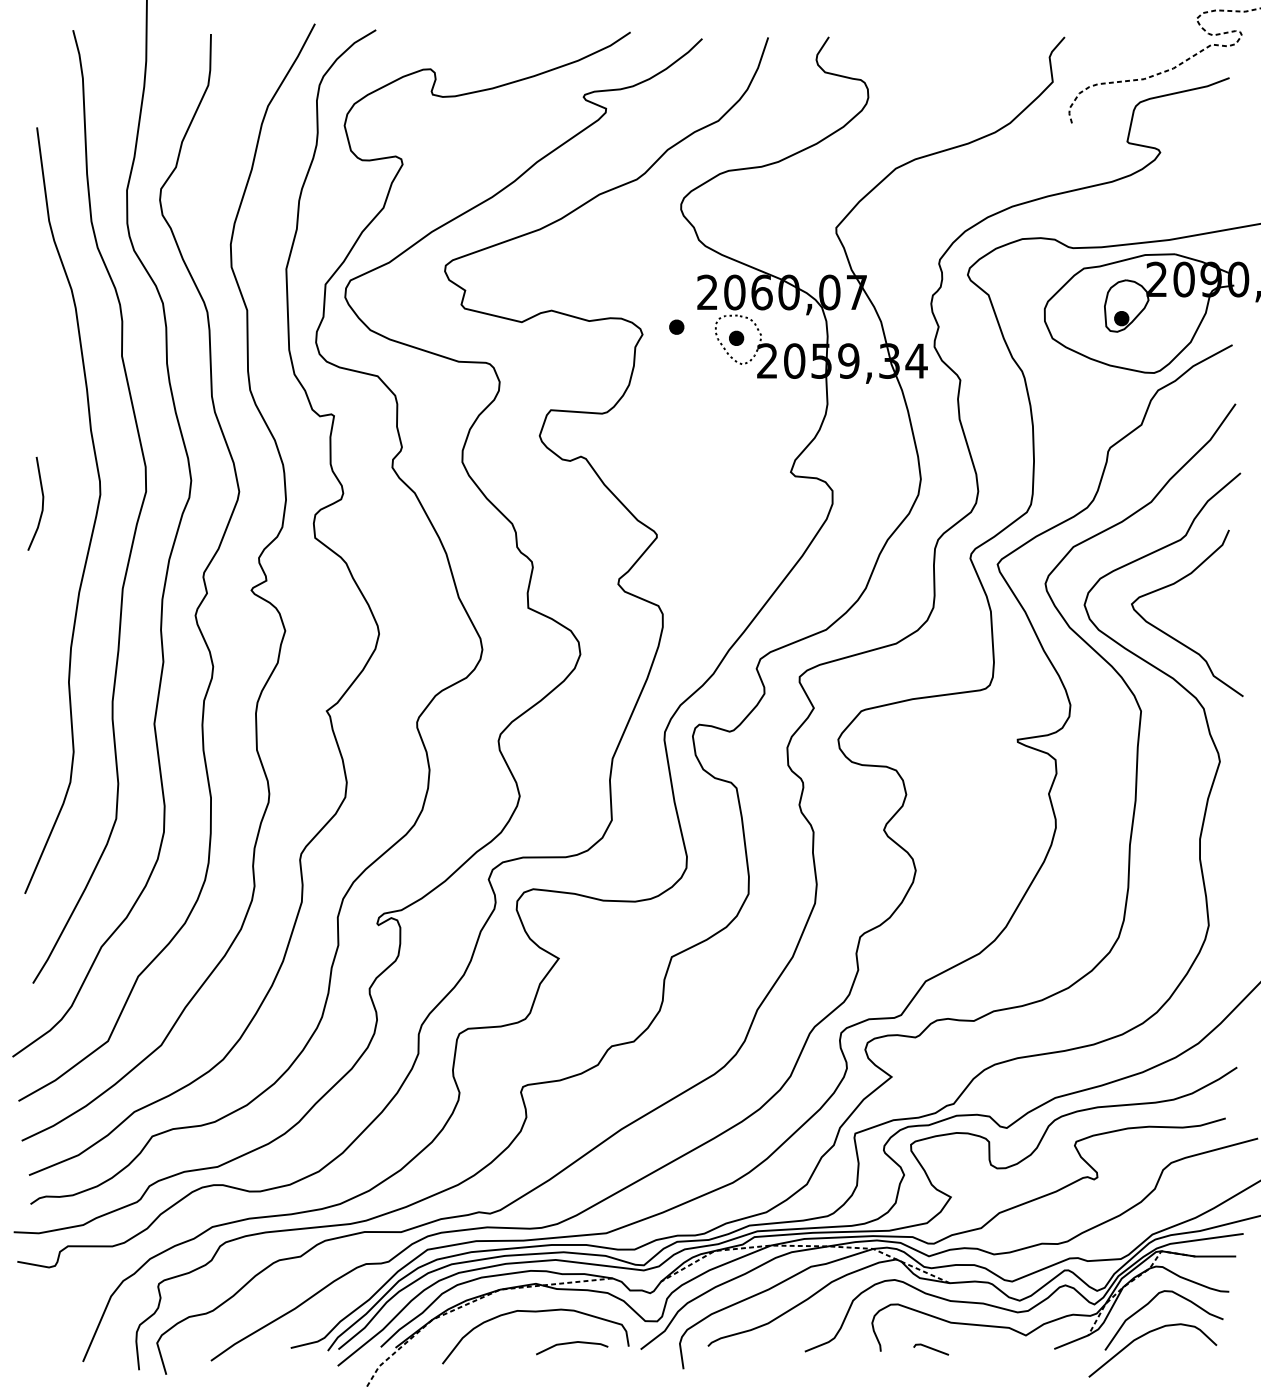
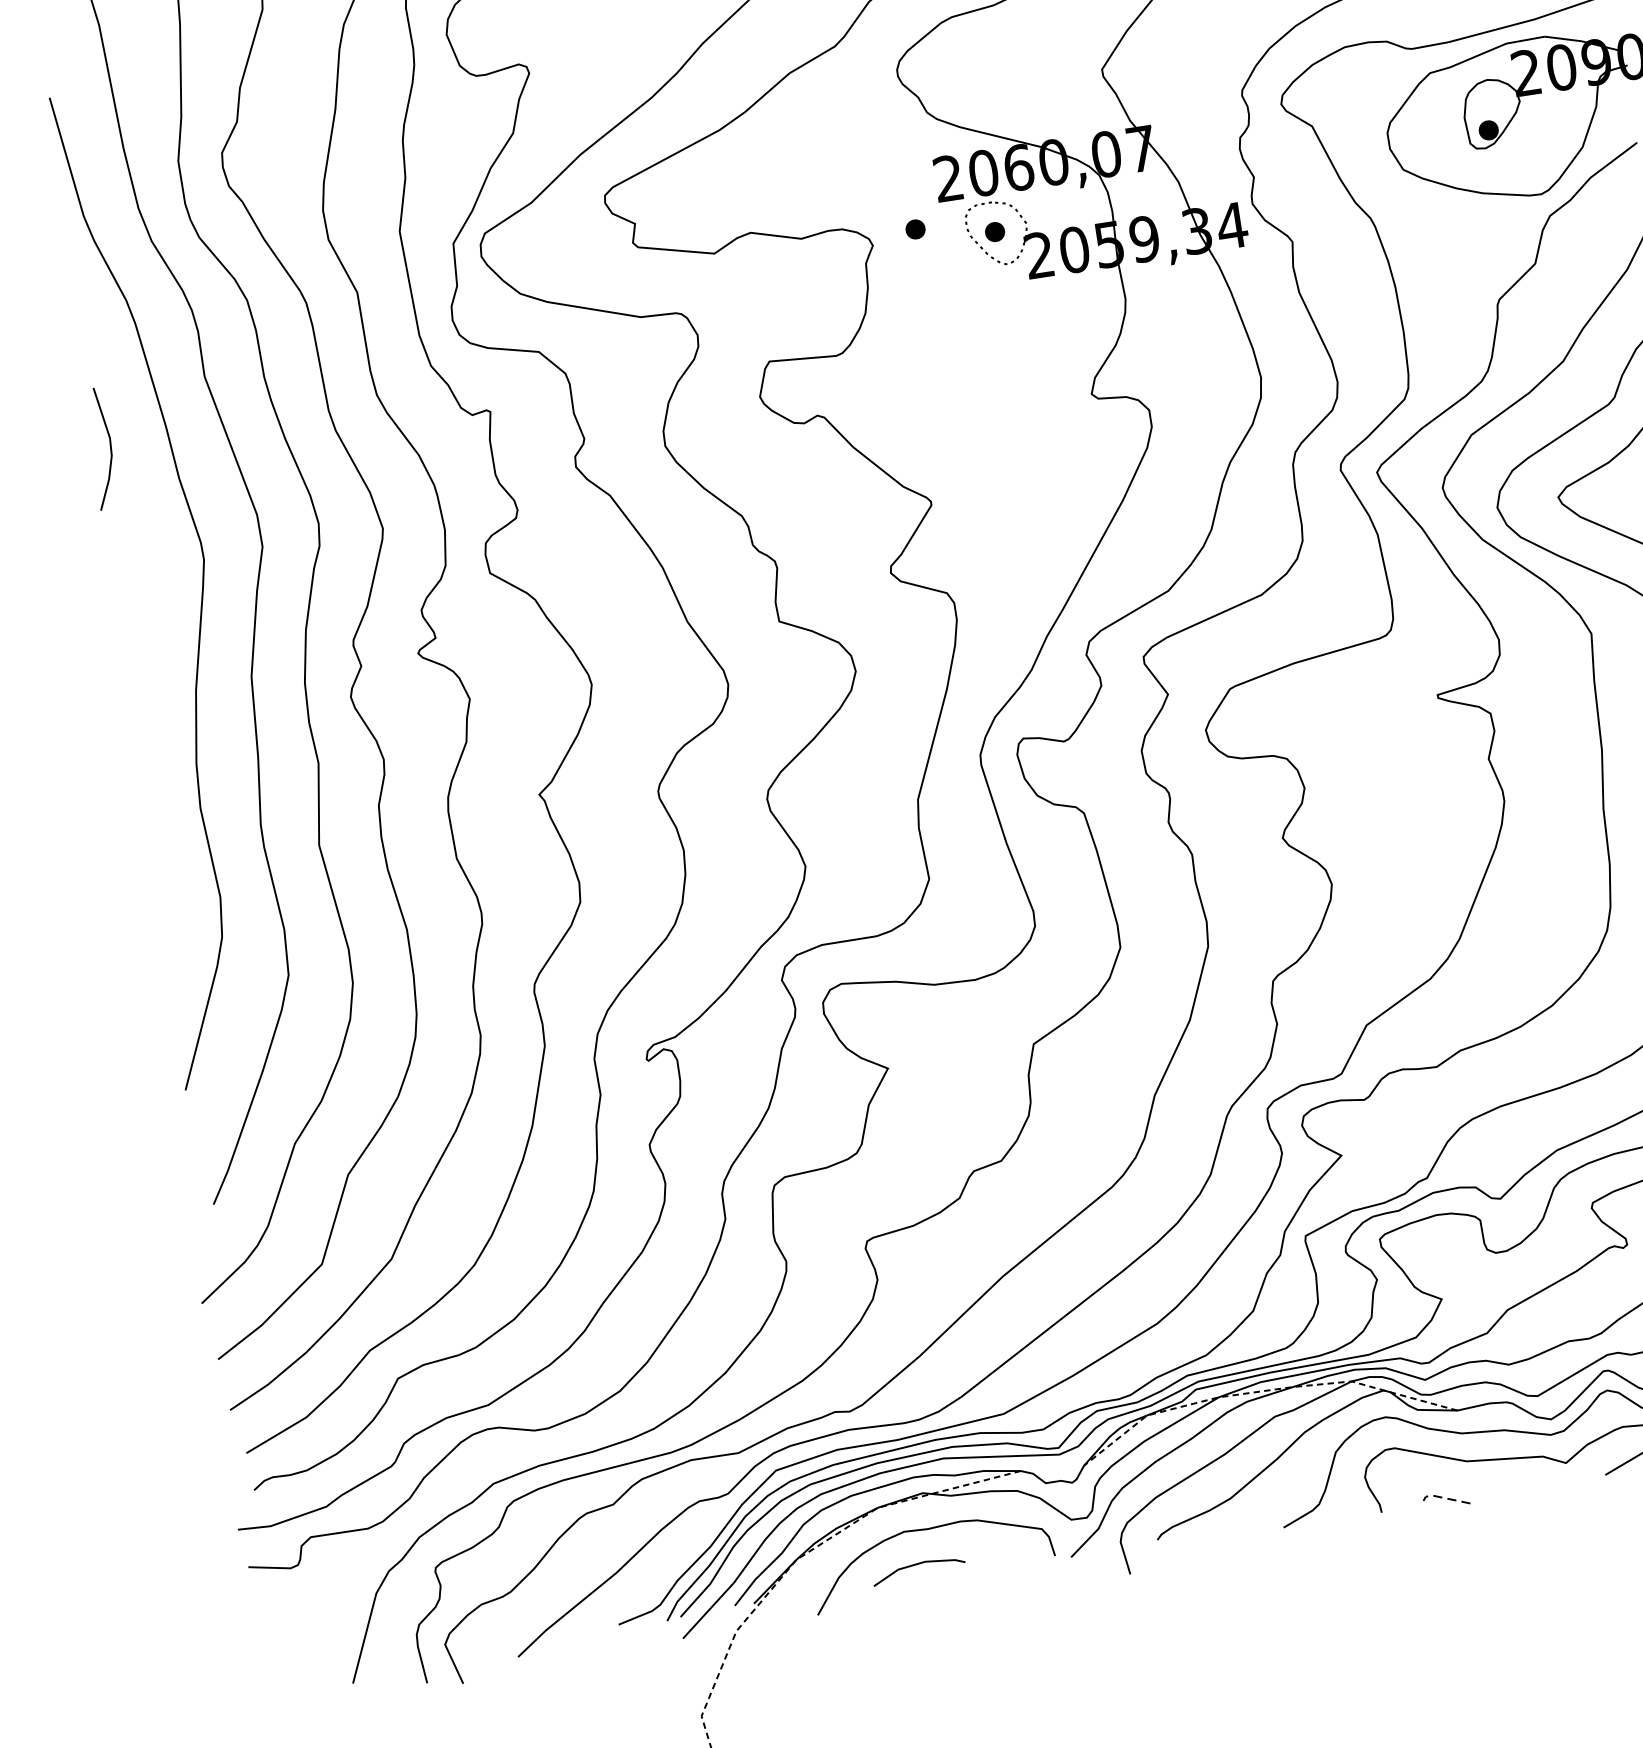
line: (42, 503) -> (110, 446), moved
line: (572, 1343) -> (918, 1564), moved
line: (929, 1347) -> (1443, 1497), solid -> dashed

